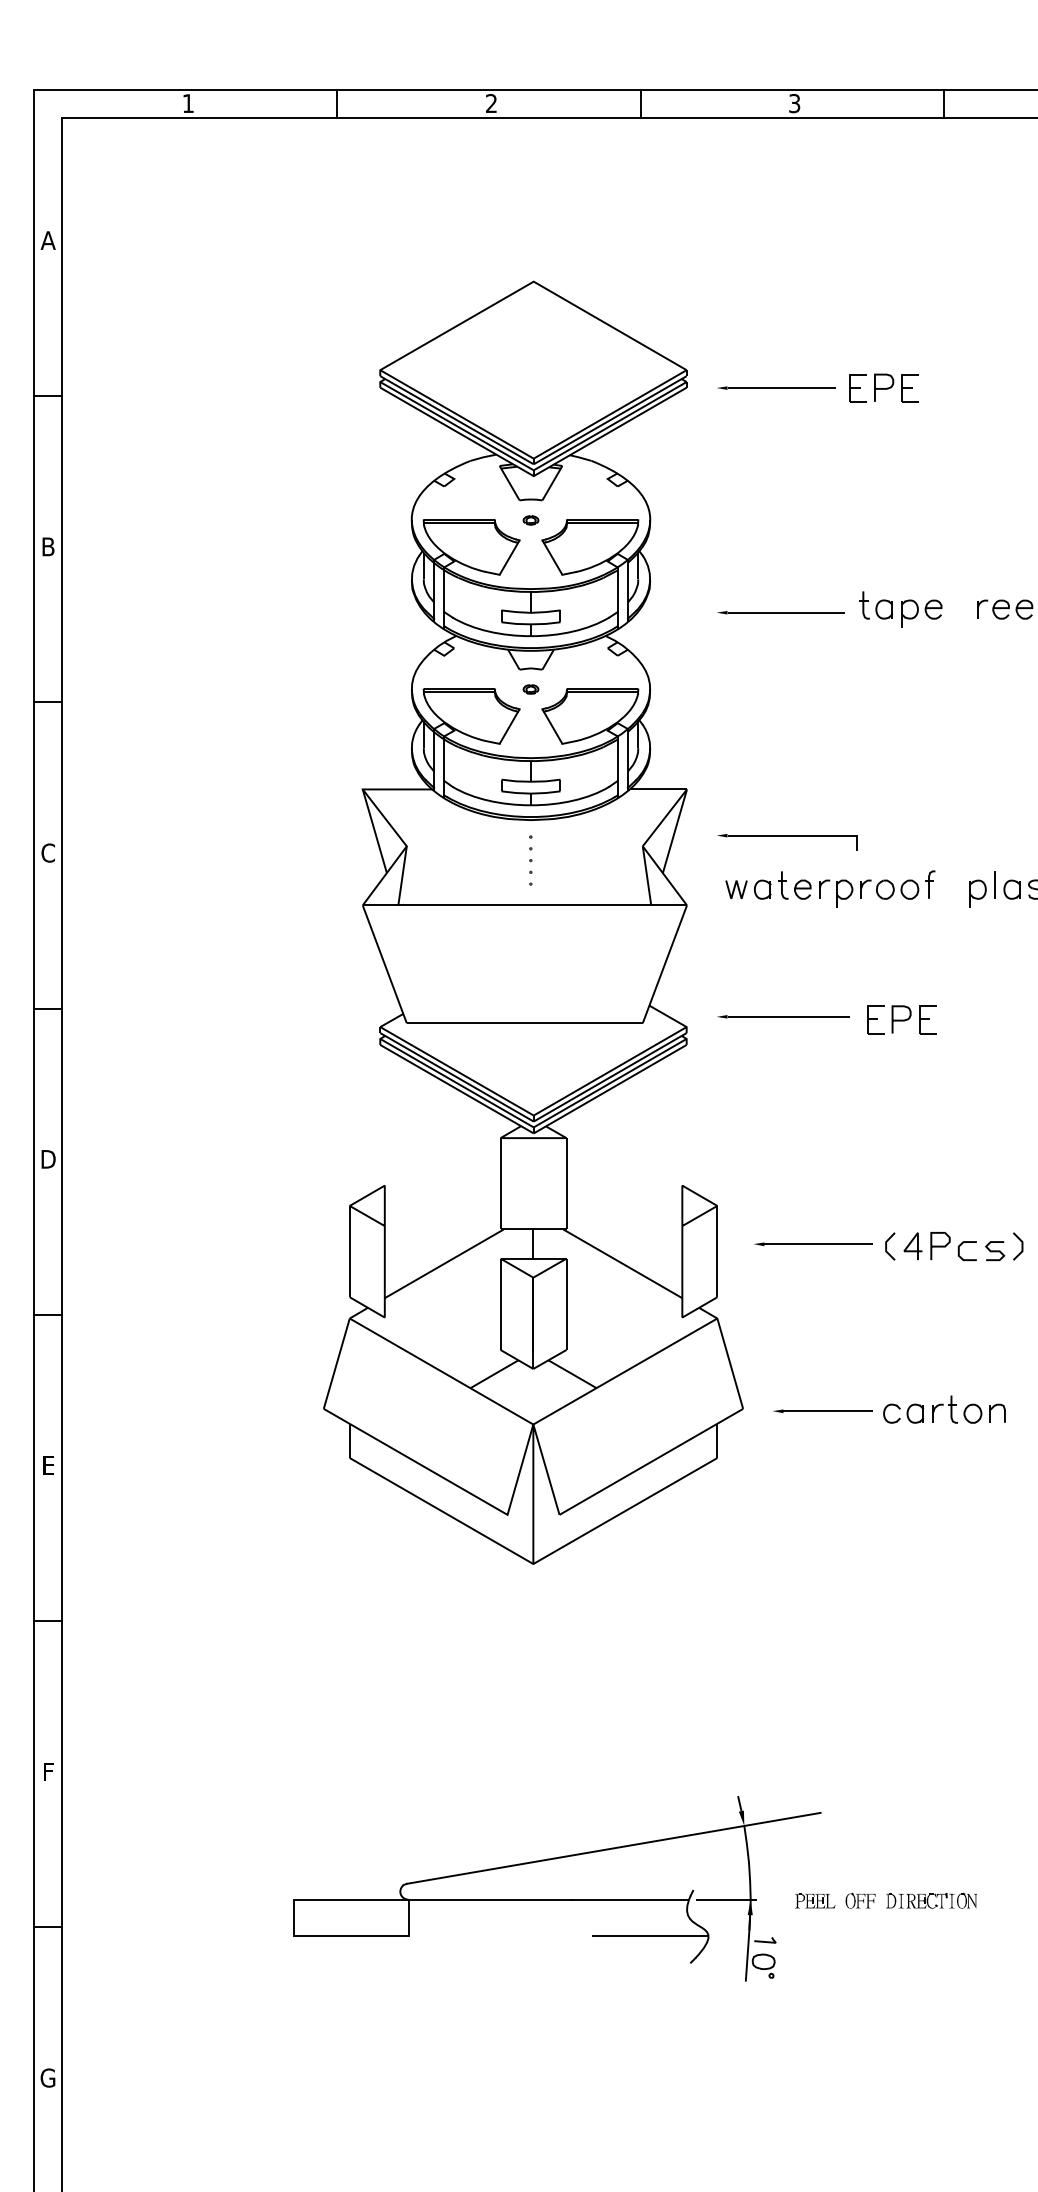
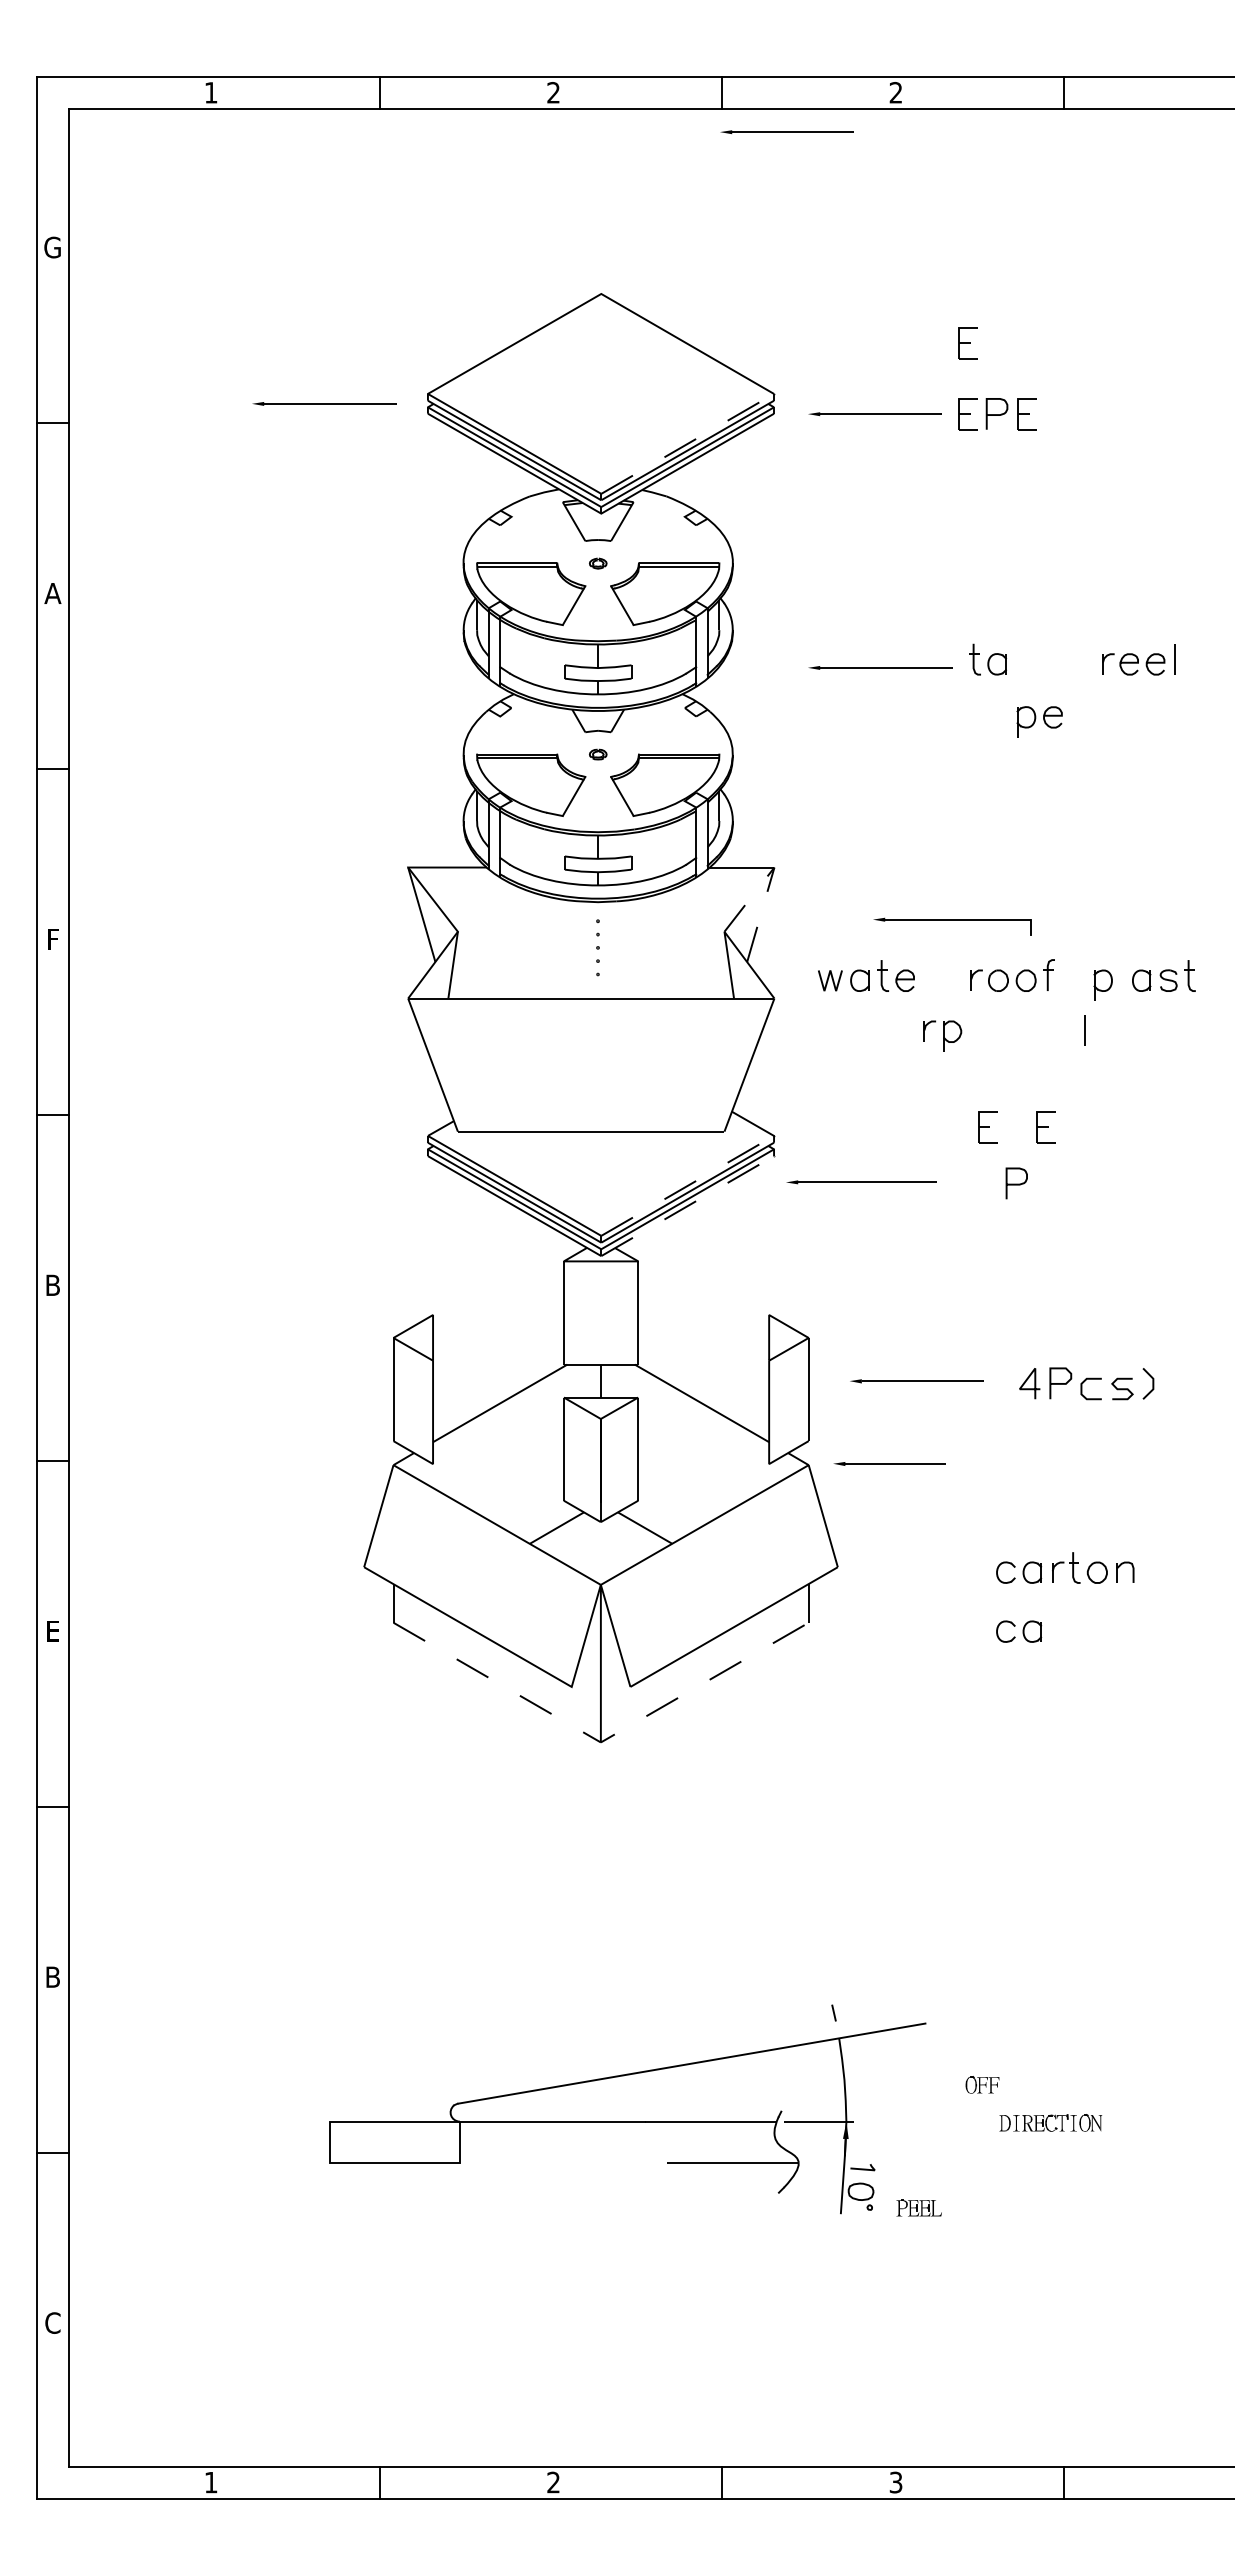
text: (794, 103) -> (895, 92), 3 -> 2
part: (697, 137) -> (786, 131), added
text: (47, 240) -> (52, 247), A -> G
part: (857, 325) -> (967, 343), added
part: (288, 378) -> (324, 403), added
line: (610, 414) -> (688, 443), solid -> dashed
text: (47, 546) -> (52, 593), B -> A
part: (921, 613) -> (1039, 721), moved
line: (685, 796) -> (772, 875), solid -> dashed
part: (787, 841) -> (952, 926), moved
text: (47, 853) -> (52, 939), C -> F
line: (995, 885) -> (1084, 1030), moved
part: (835, 893) -> (942, 1035), moved
part: (783, 1016) -> (861, 1182), moved
curve: (901, 1019) -> (1016, 1183), moved
line: (610, 1070) -> (688, 1185), solid -> dashed
line: (610, 1088) -> (688, 1205), solid -> dashed
text: (48, 1158) -> (53, 1284), D -> B
line: (887, 1246) -> (1000, 1383), removed
part: (822, 1410) -> (889, 1463), moved
part: (903, 1465) -> (1019, 1631), added
line: (533, 1564) -> (600, 1742), solid -> dashed
text: (47, 1771) -> (52, 1976), F -> B
fill: (741, 1818) -> (836, 2029), removed
part: (814, 1900) -> (918, 2207), moved
part: (860, 1900) -> (982, 2084), moved
text: (47, 2077) -> (52, 2322), G -> C

